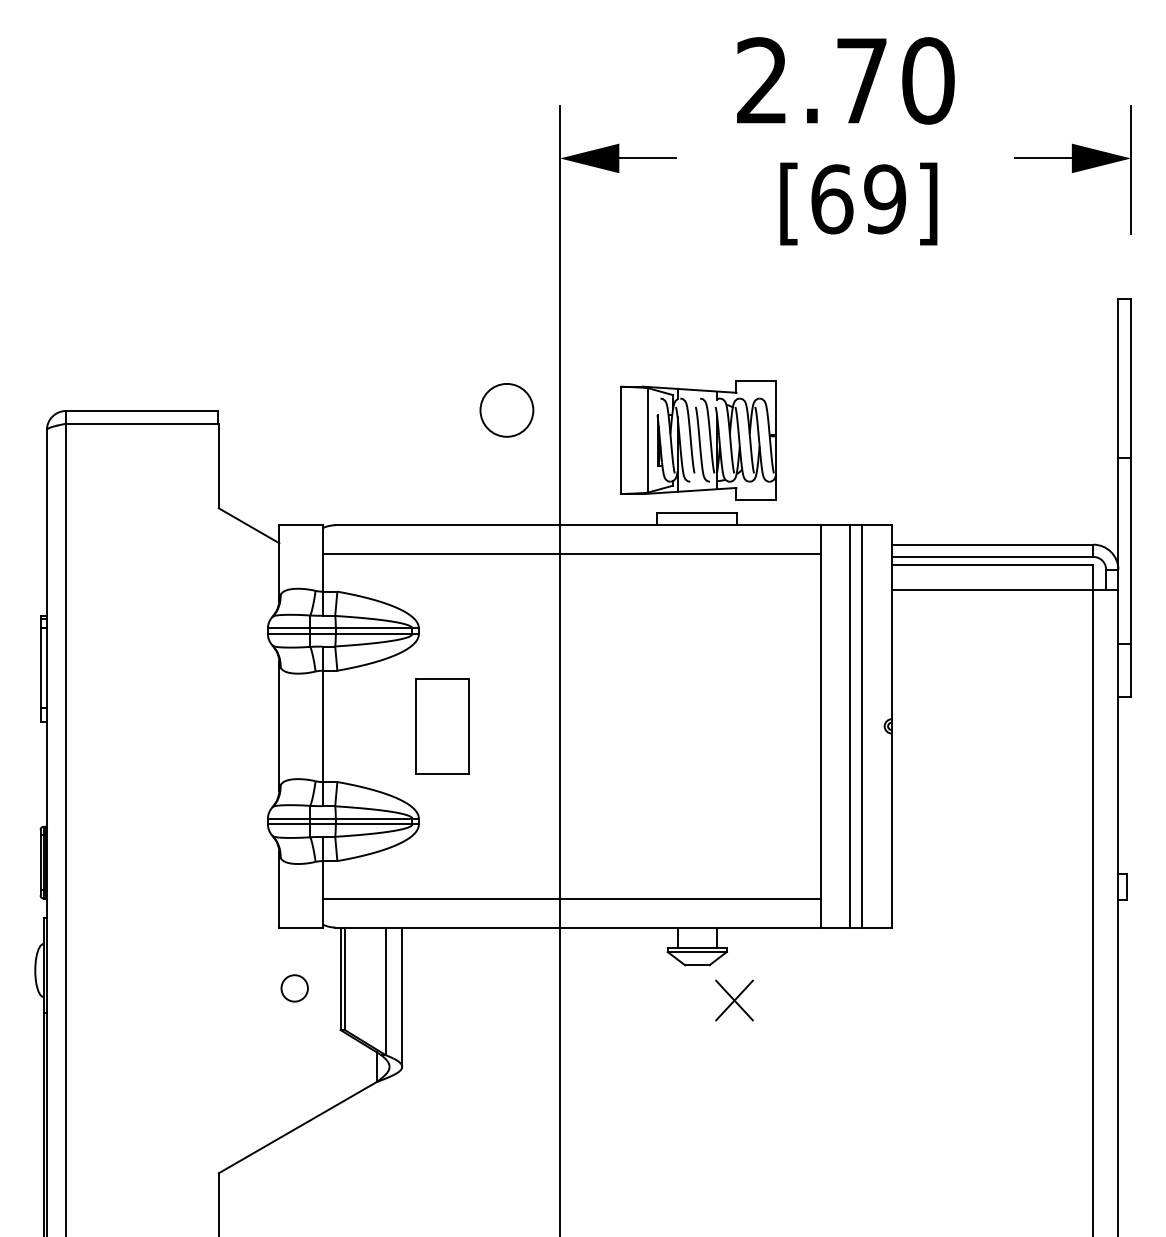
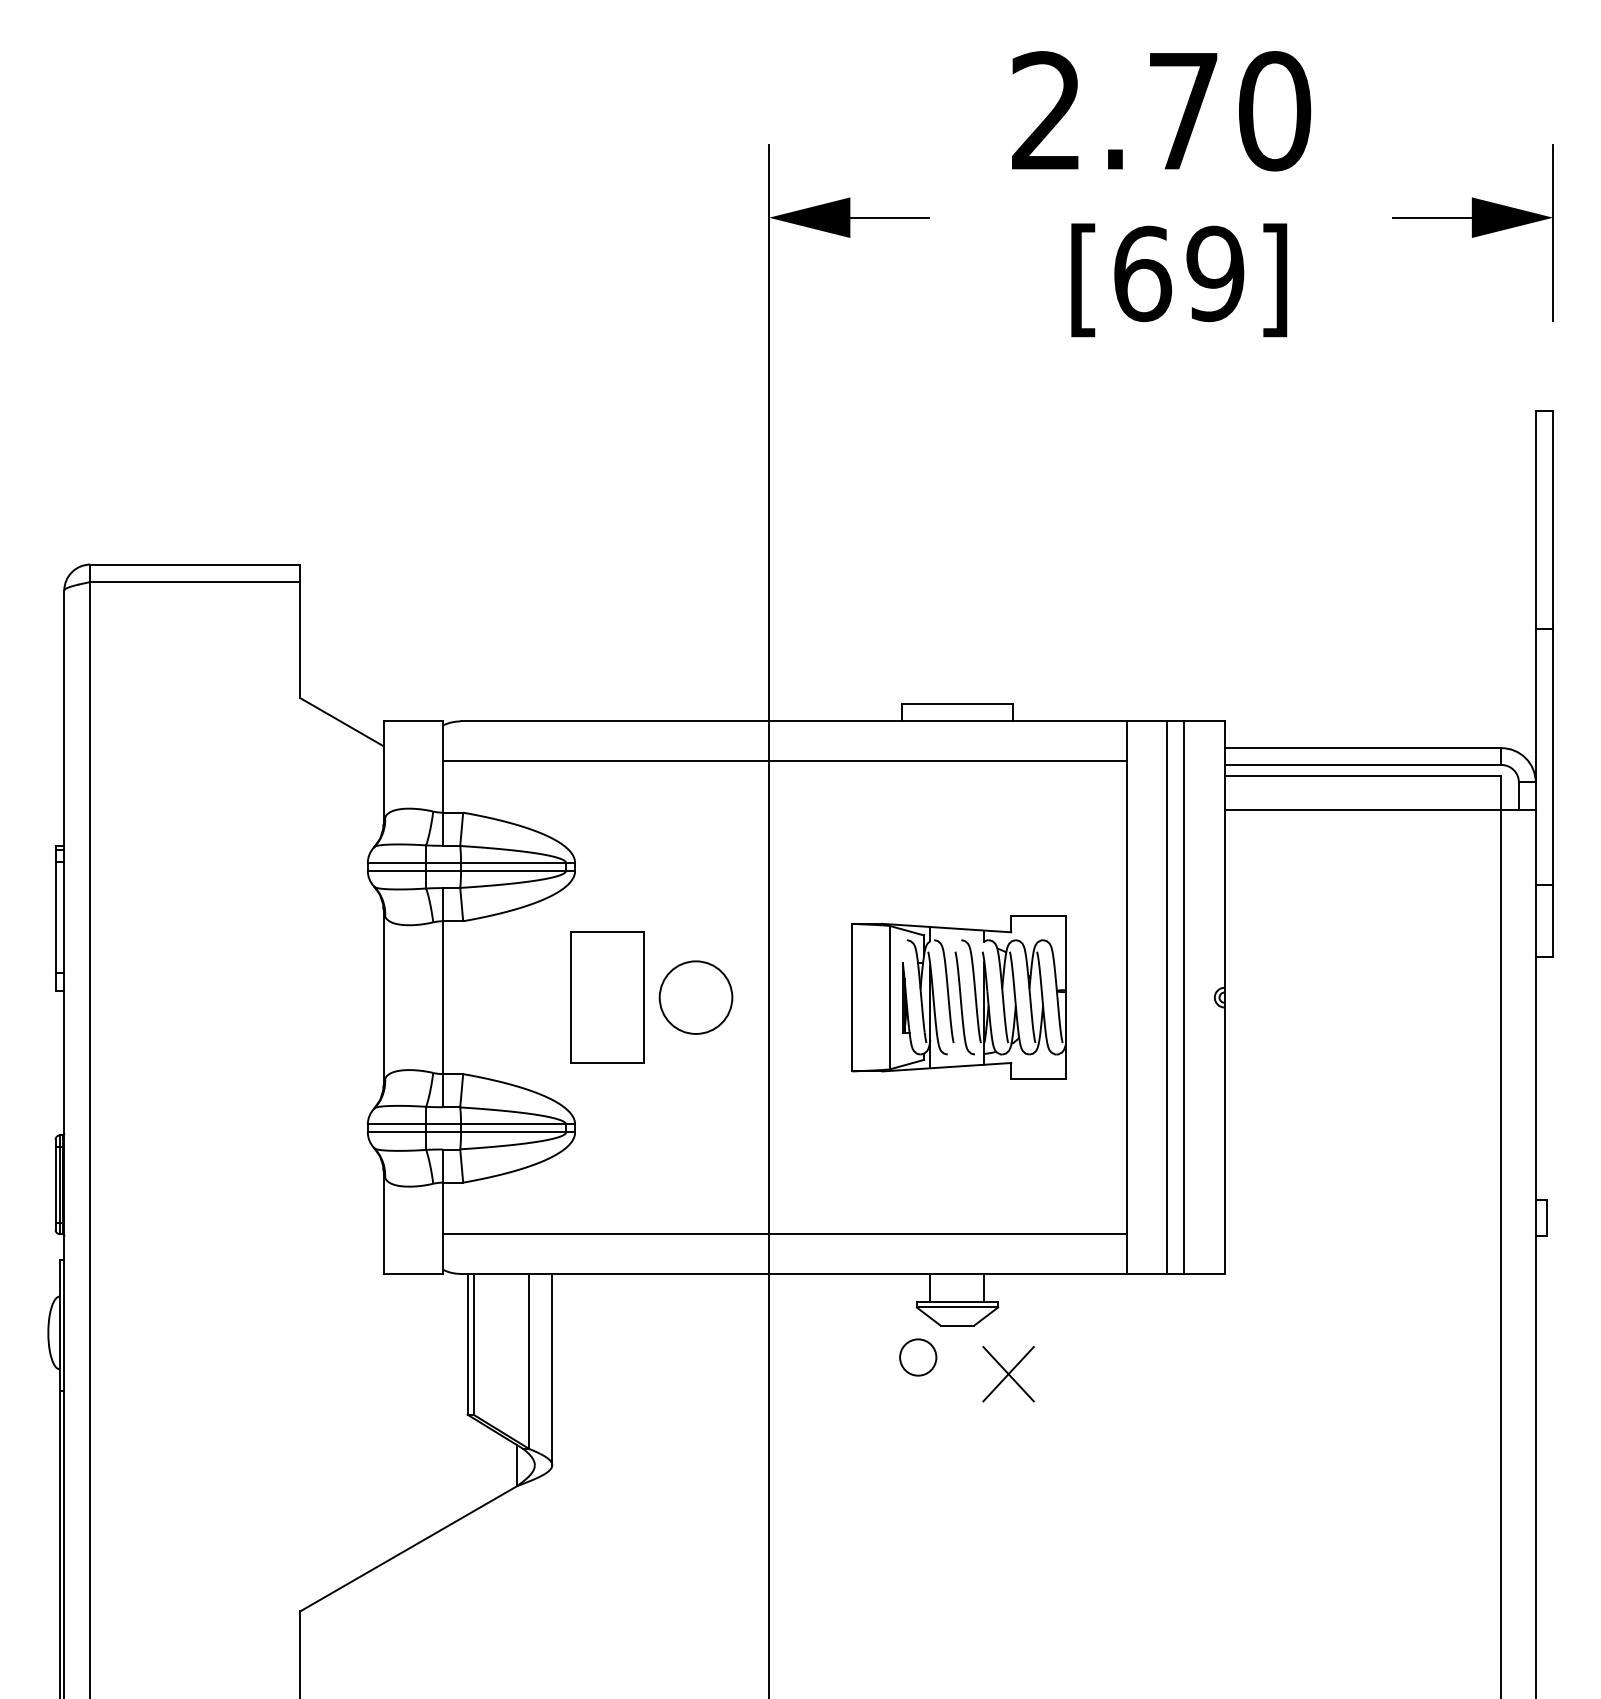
circle: (506, 410) -> (695, 997), moved
part: (698, 440) -> (959, 997), moved
circle: (294, 988) -> (917, 1357), moved

